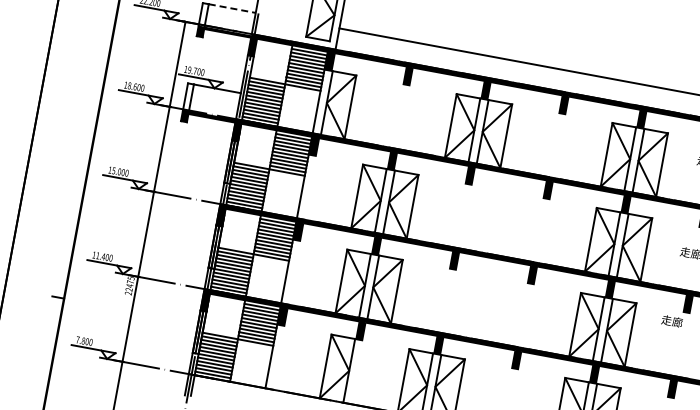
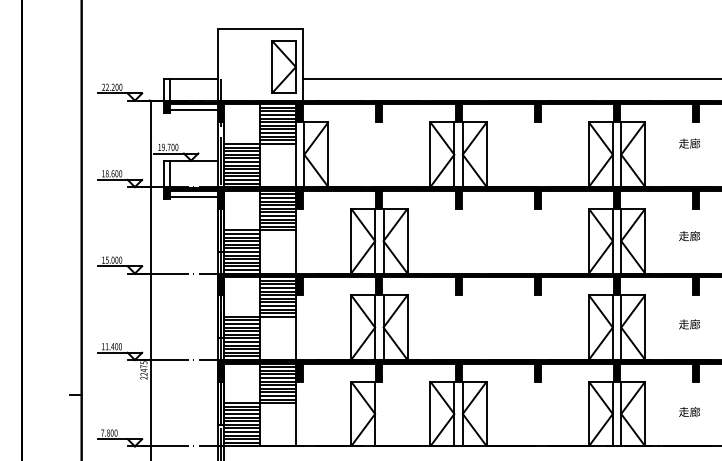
line: (232, 9) -> (194, 79), dashed -> solid
line: (226, 39) -> (194, 110), added
line: (211, 124) -> (194, 196), added
text: (672, 321) -> (689, 324), moved

